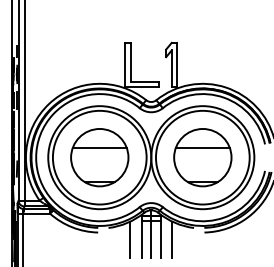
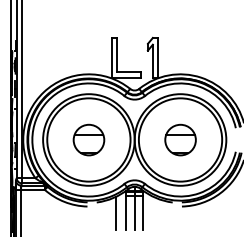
part: (99, 157) -> (88, 139), size x0.6
part: (202, 157) -> (180, 139), size x0.6
line: (172, 239) -> (153, 212), removed

